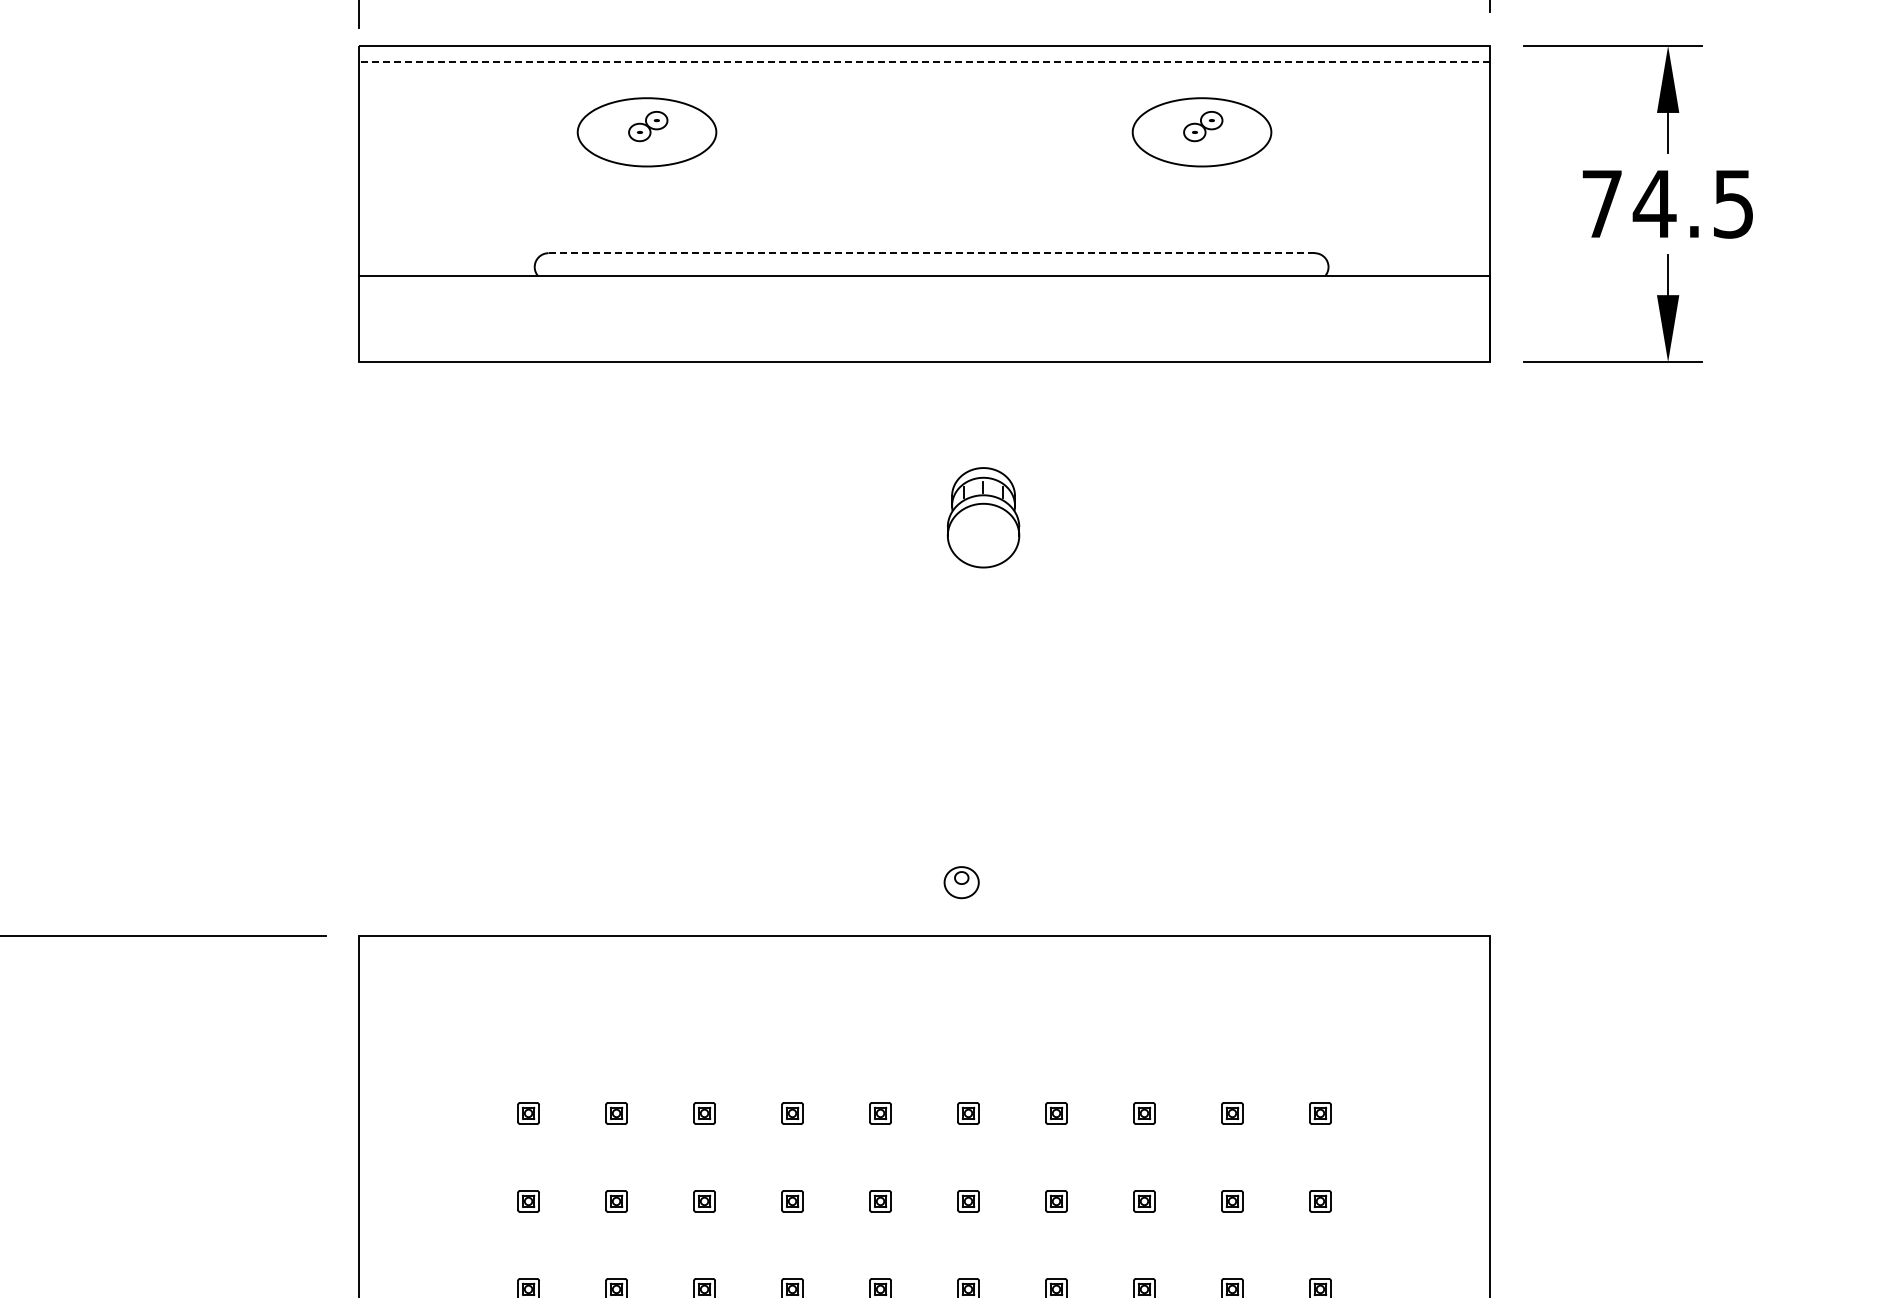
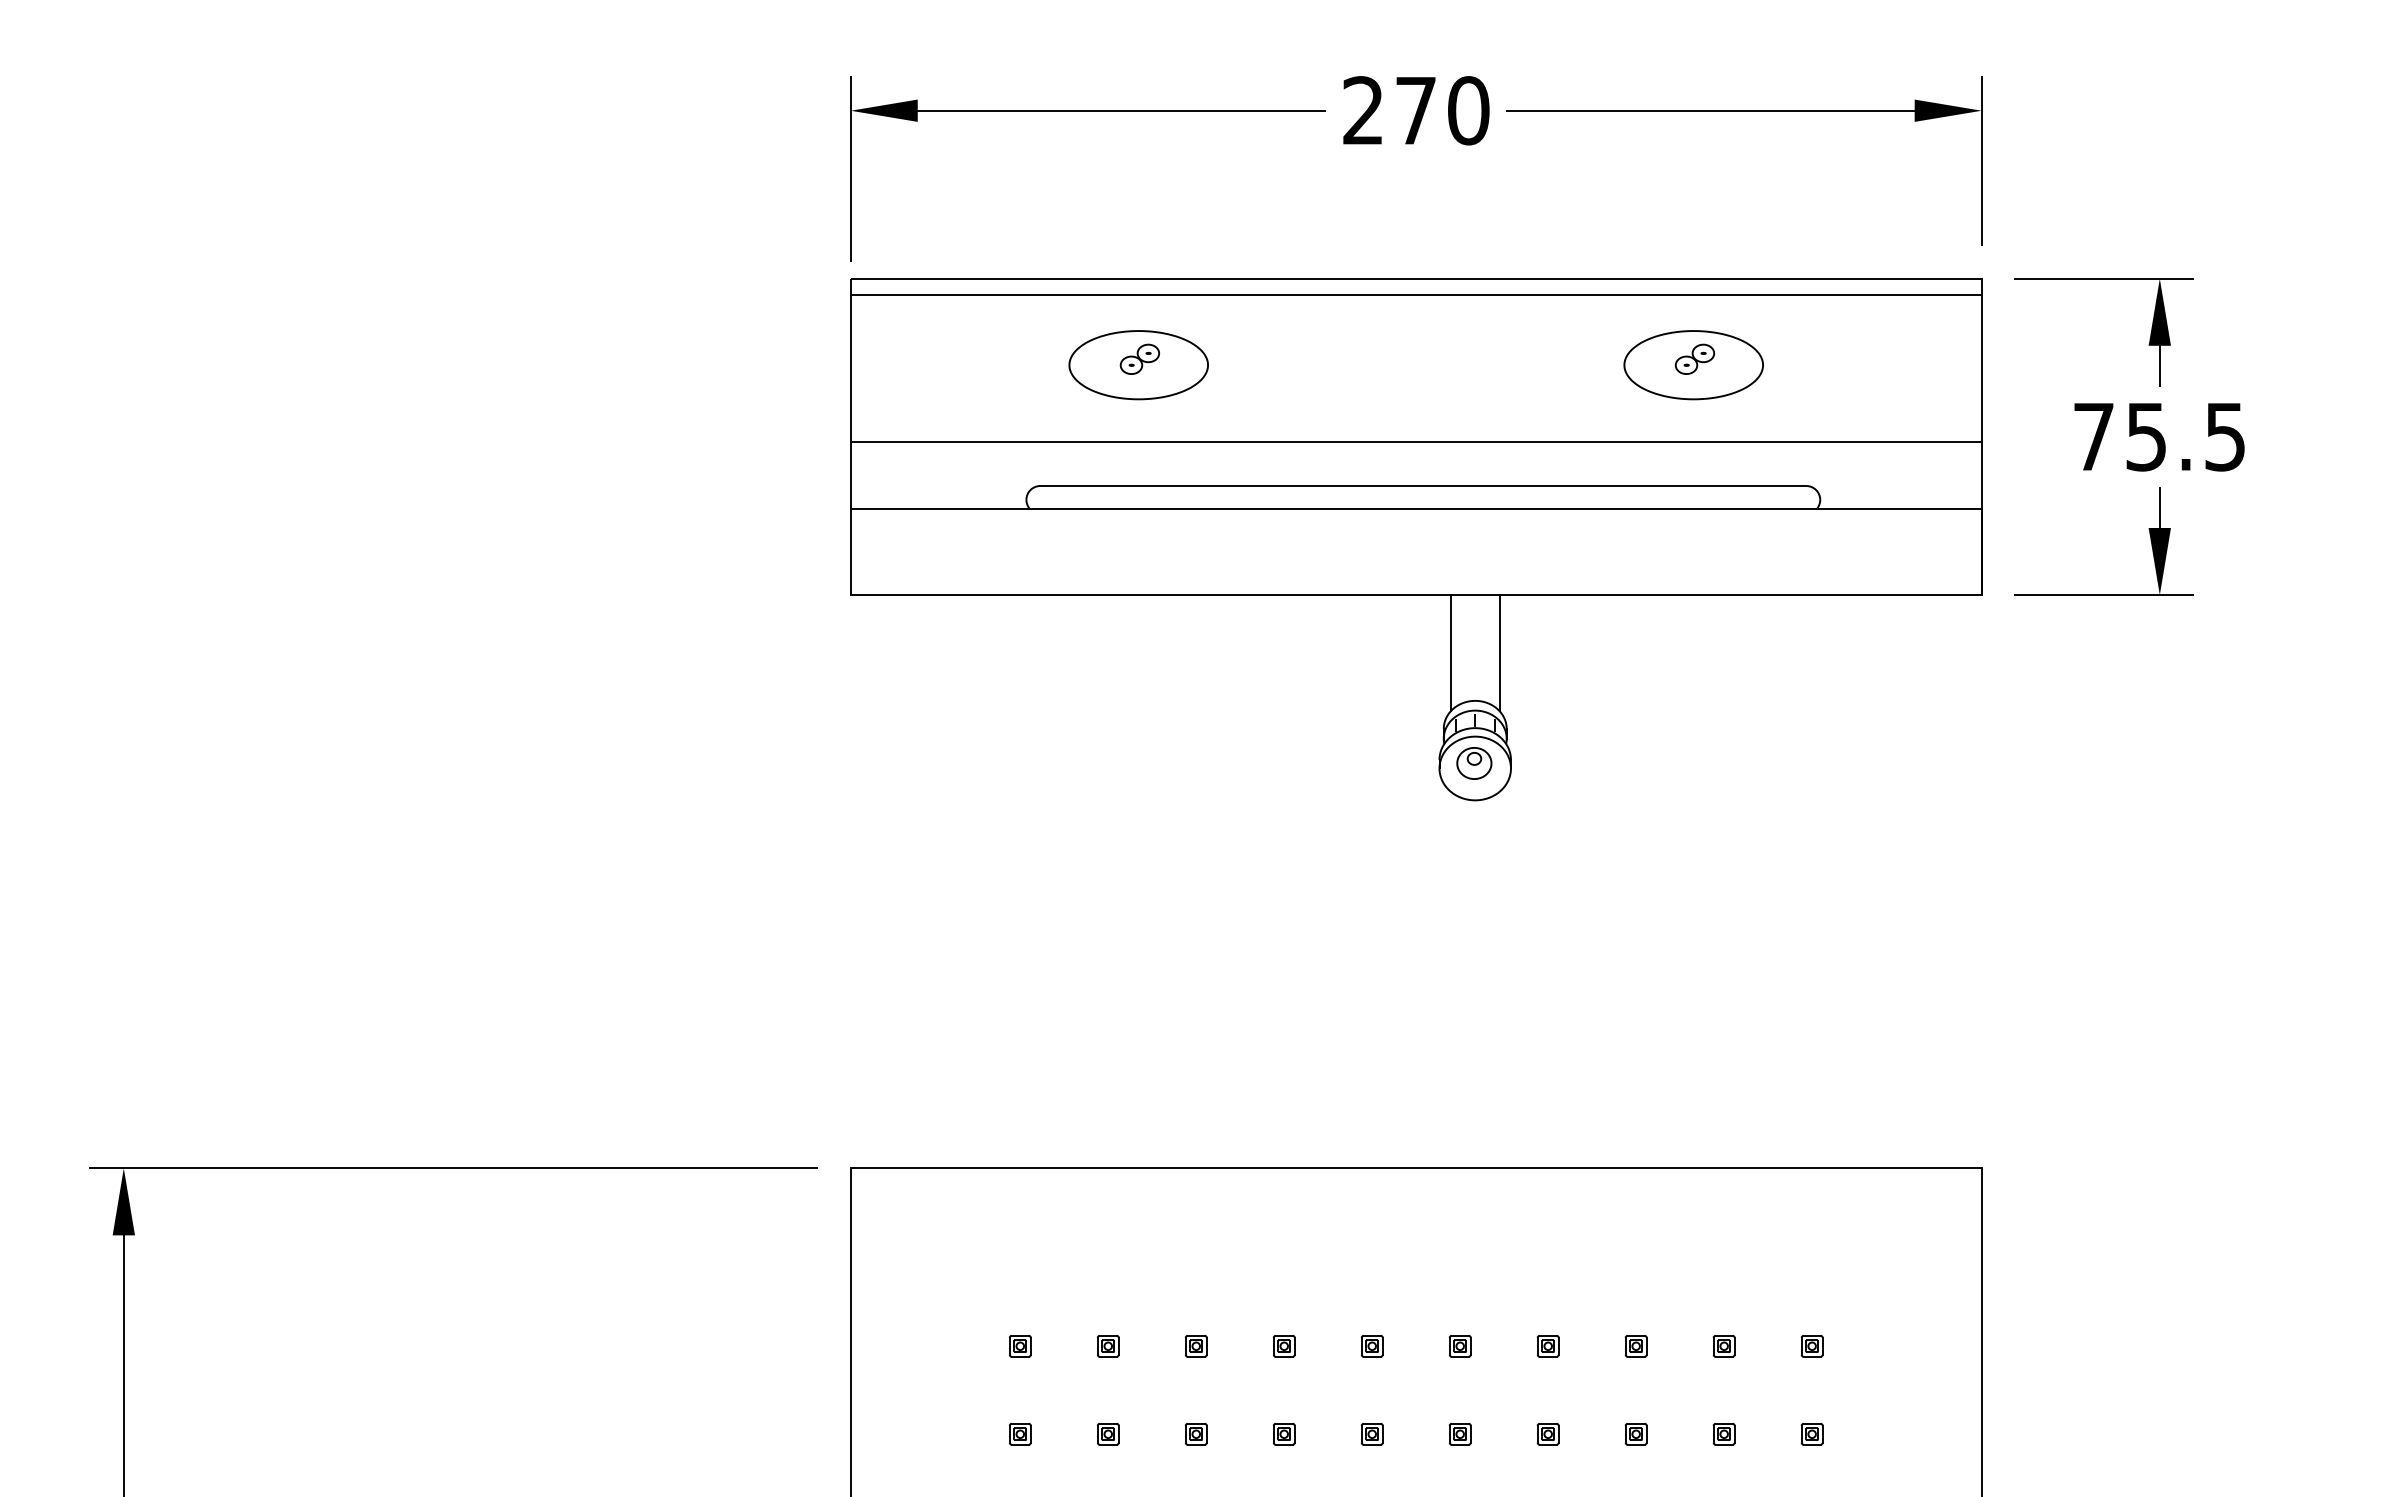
line: (923, 61) -> (1415, 294), dashed -> solid
text: (1654, 204) -> (2146, 437), 74.5 -> 75.5
line: (923, 209) -> (1415, 442), added
line: (930, 252) -> (1422, 485), dashed -> solid
line: (958, 420) -> (1450, 653), added
line: (1007, 420) -> (1499, 653), added
part: (961, 882) -> (1474, 763), moved

